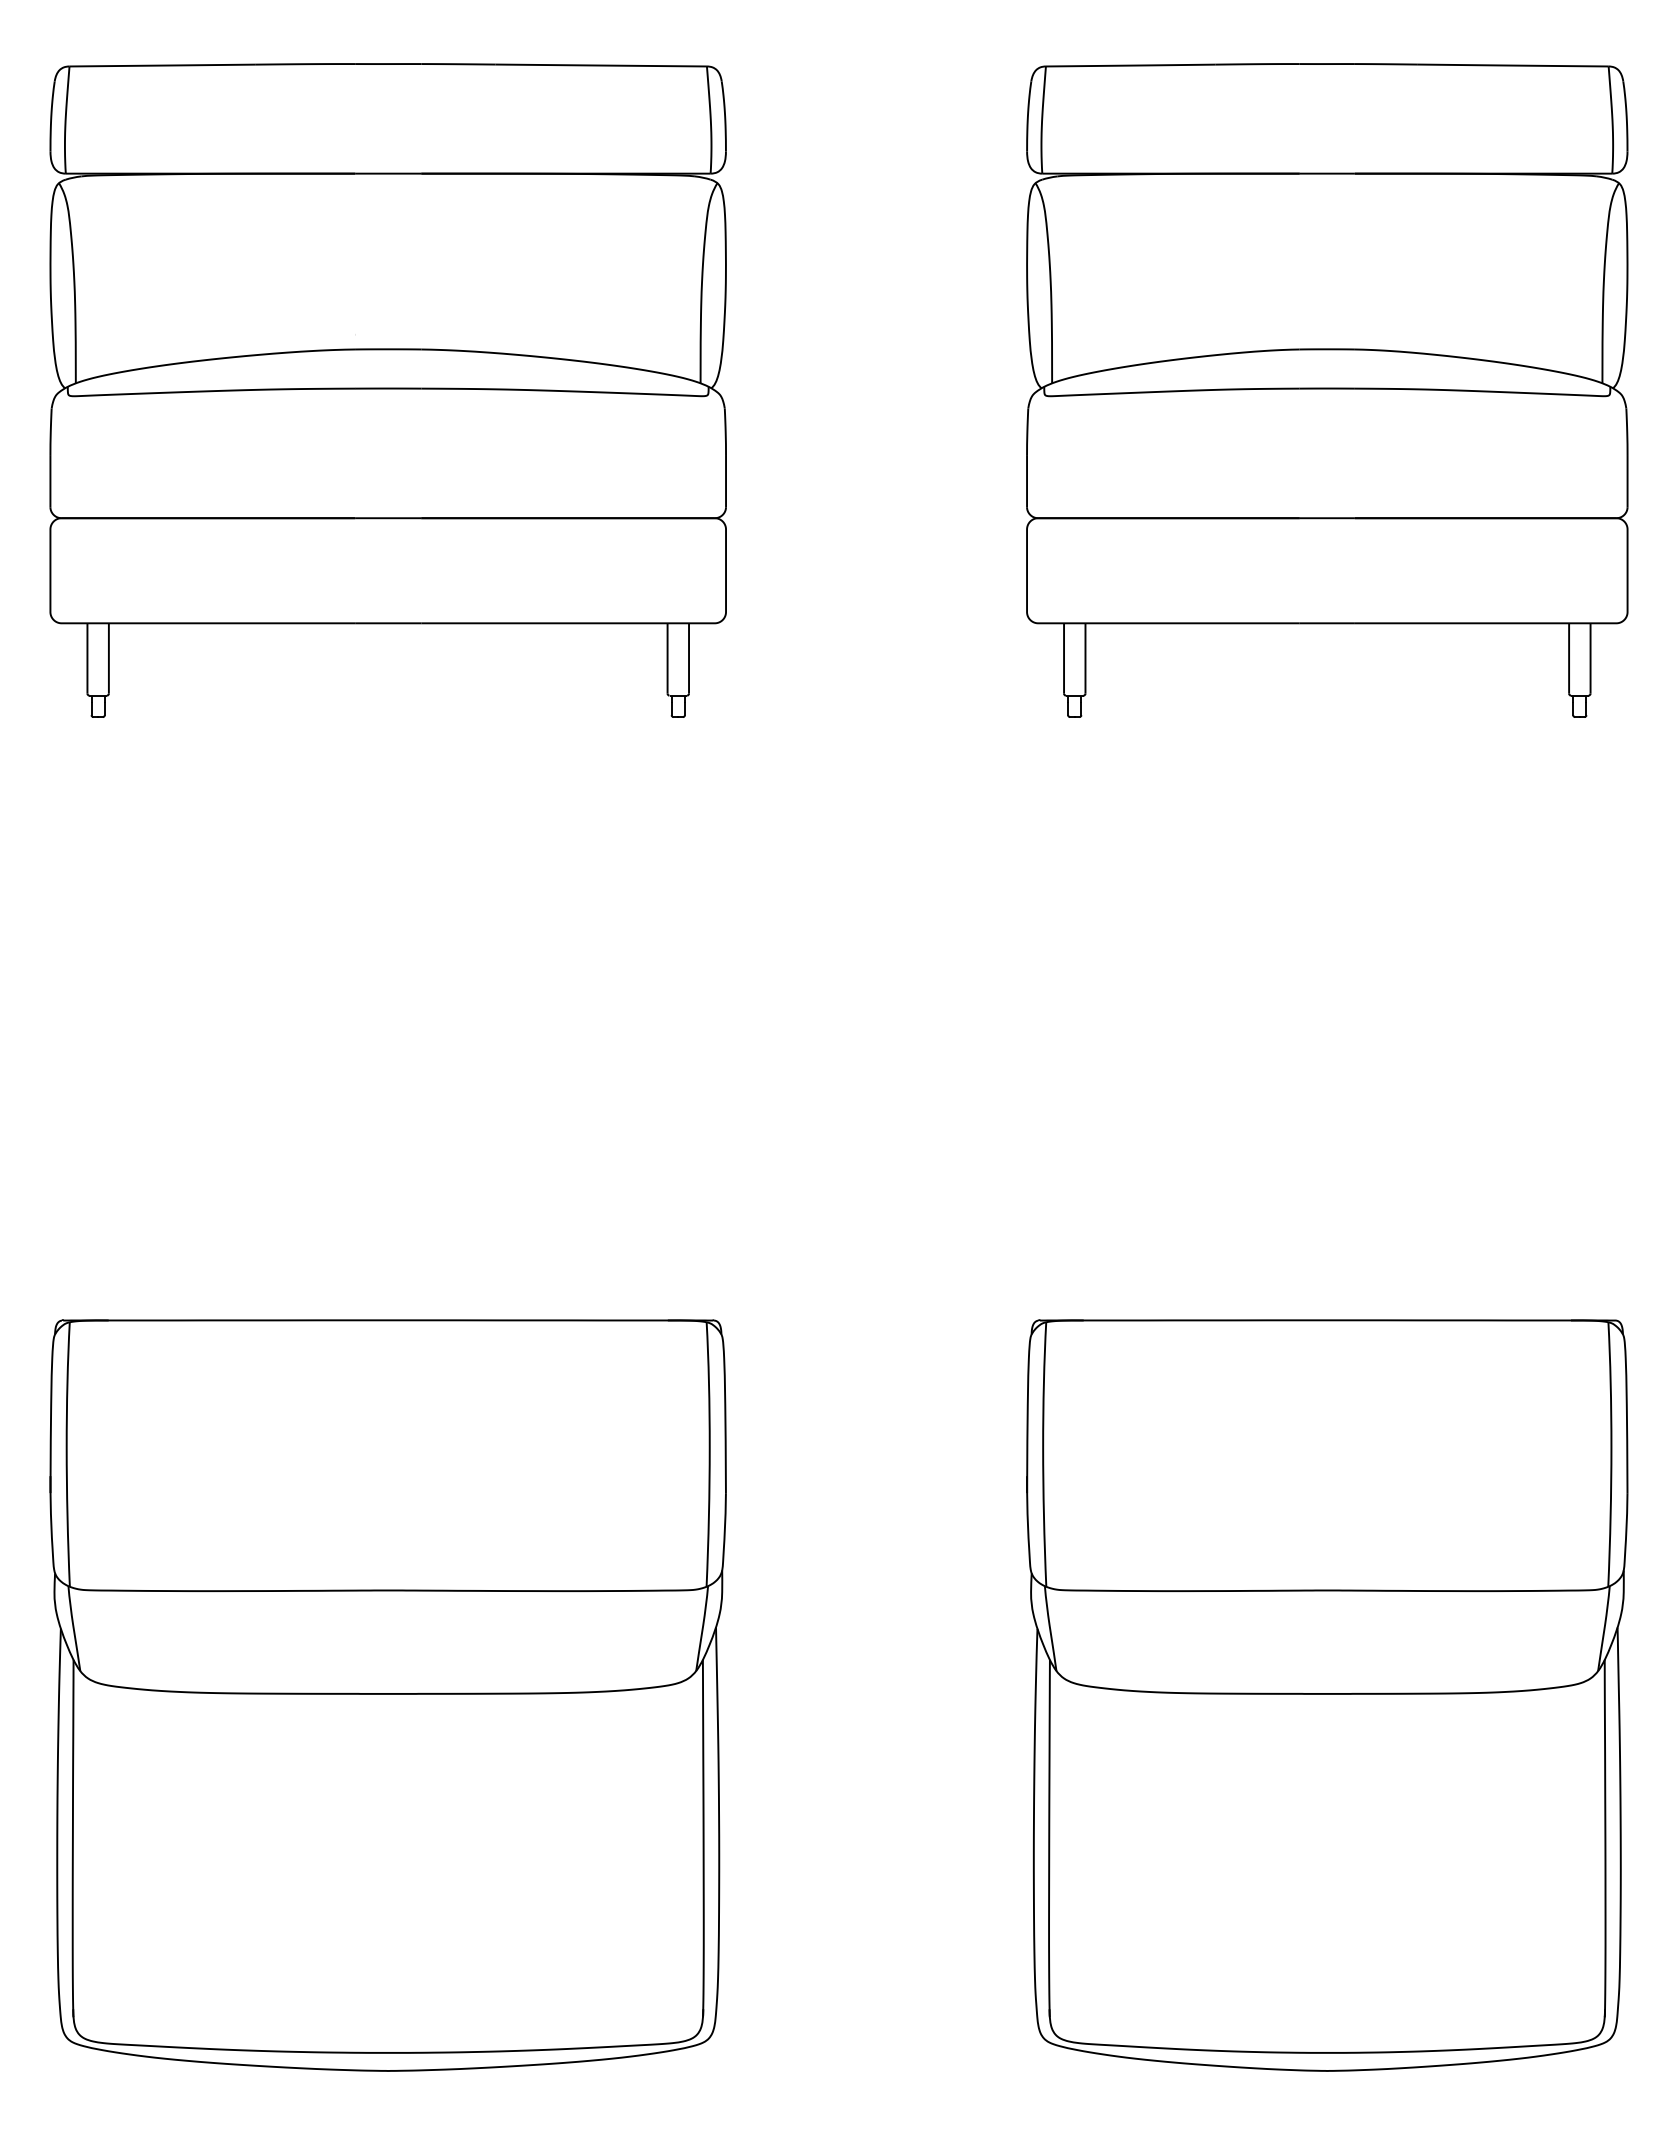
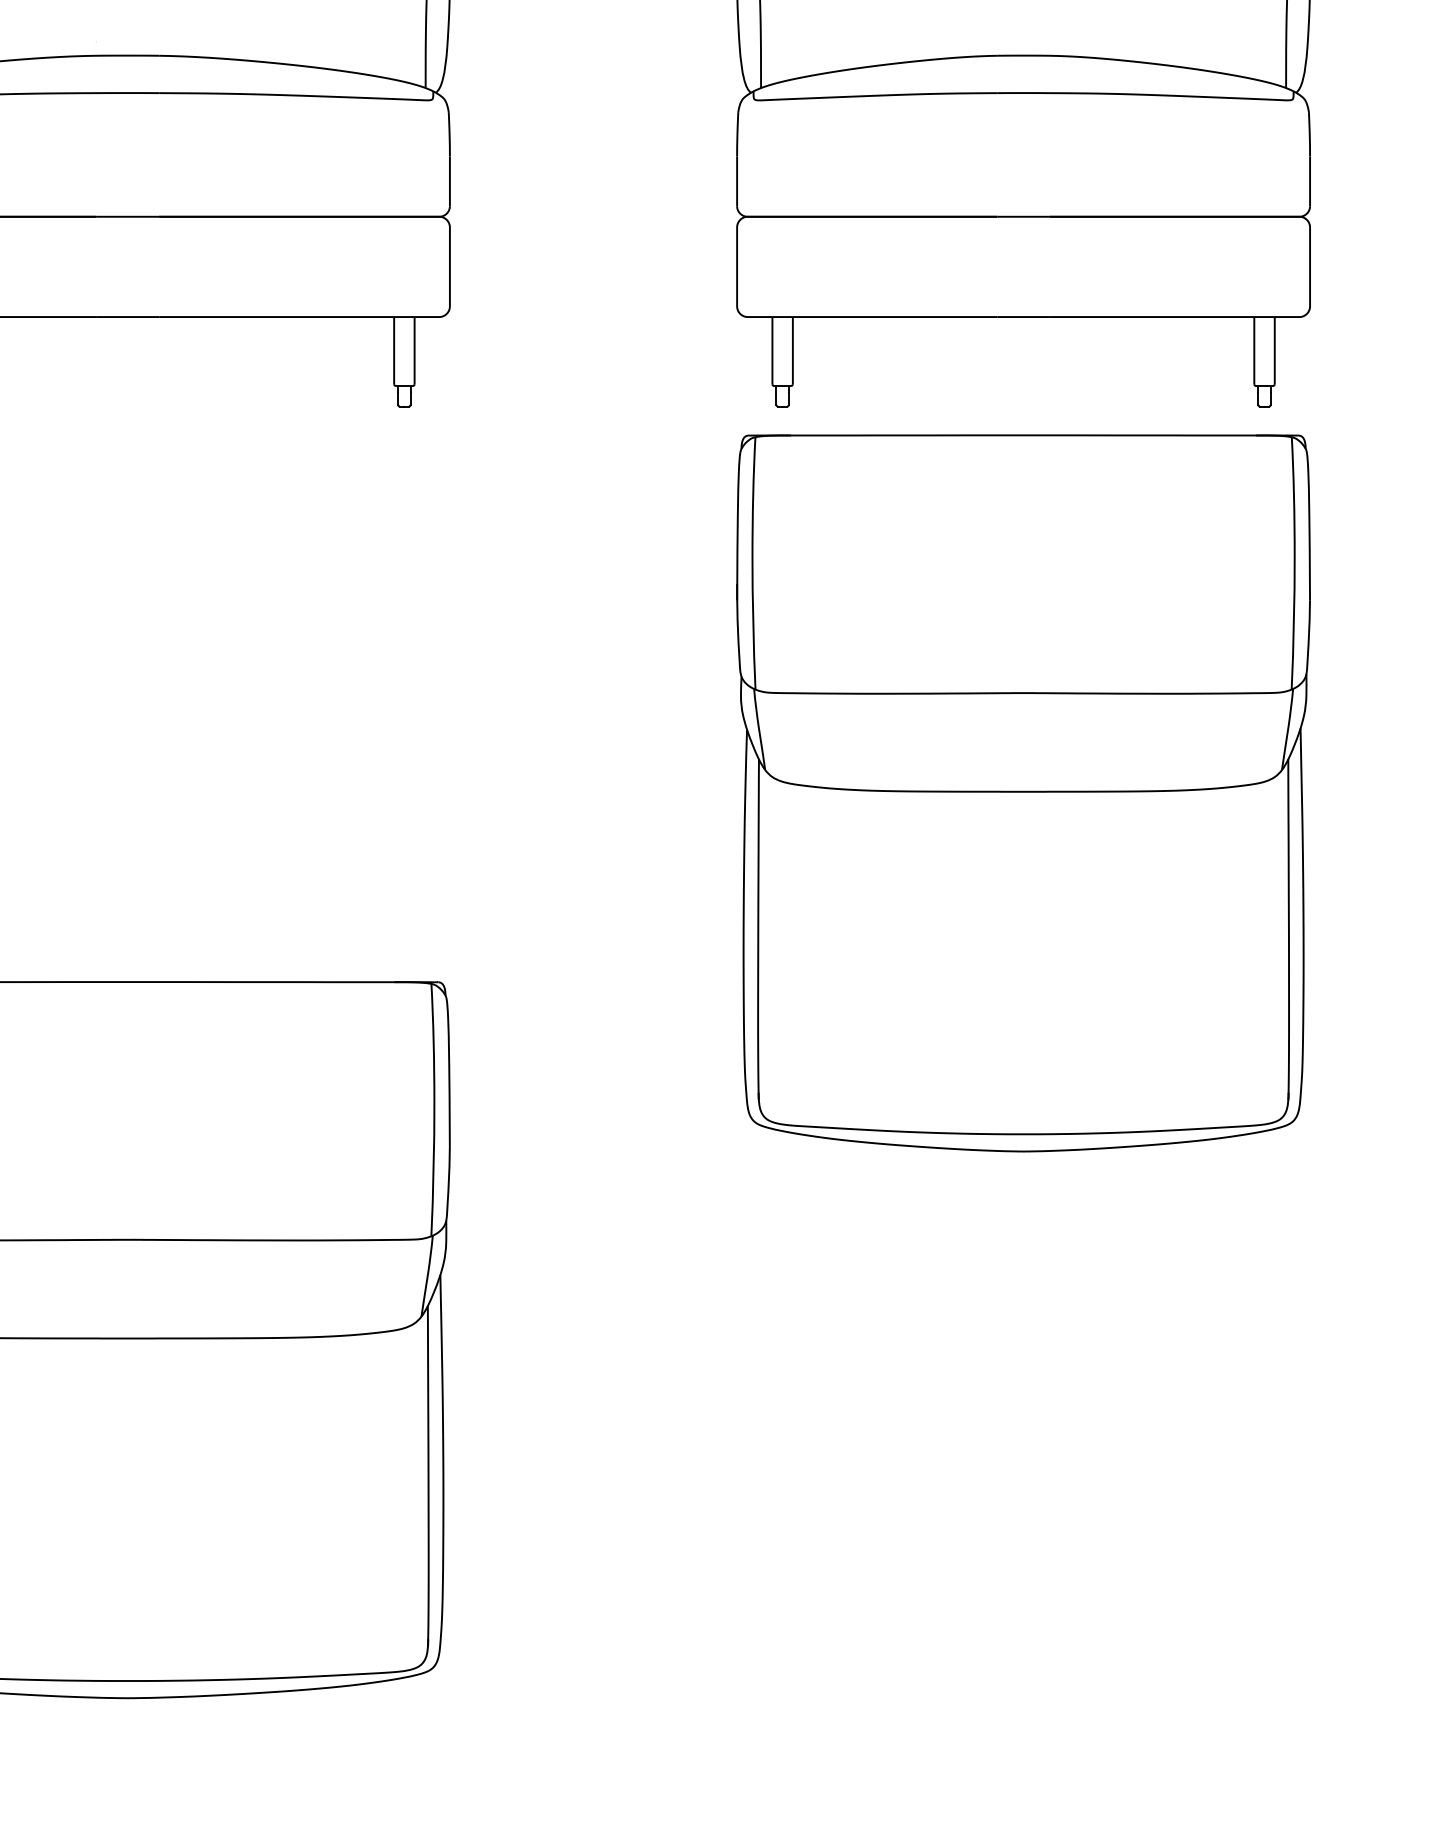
part: (1327, 1695) -> (1023, 793), moved

